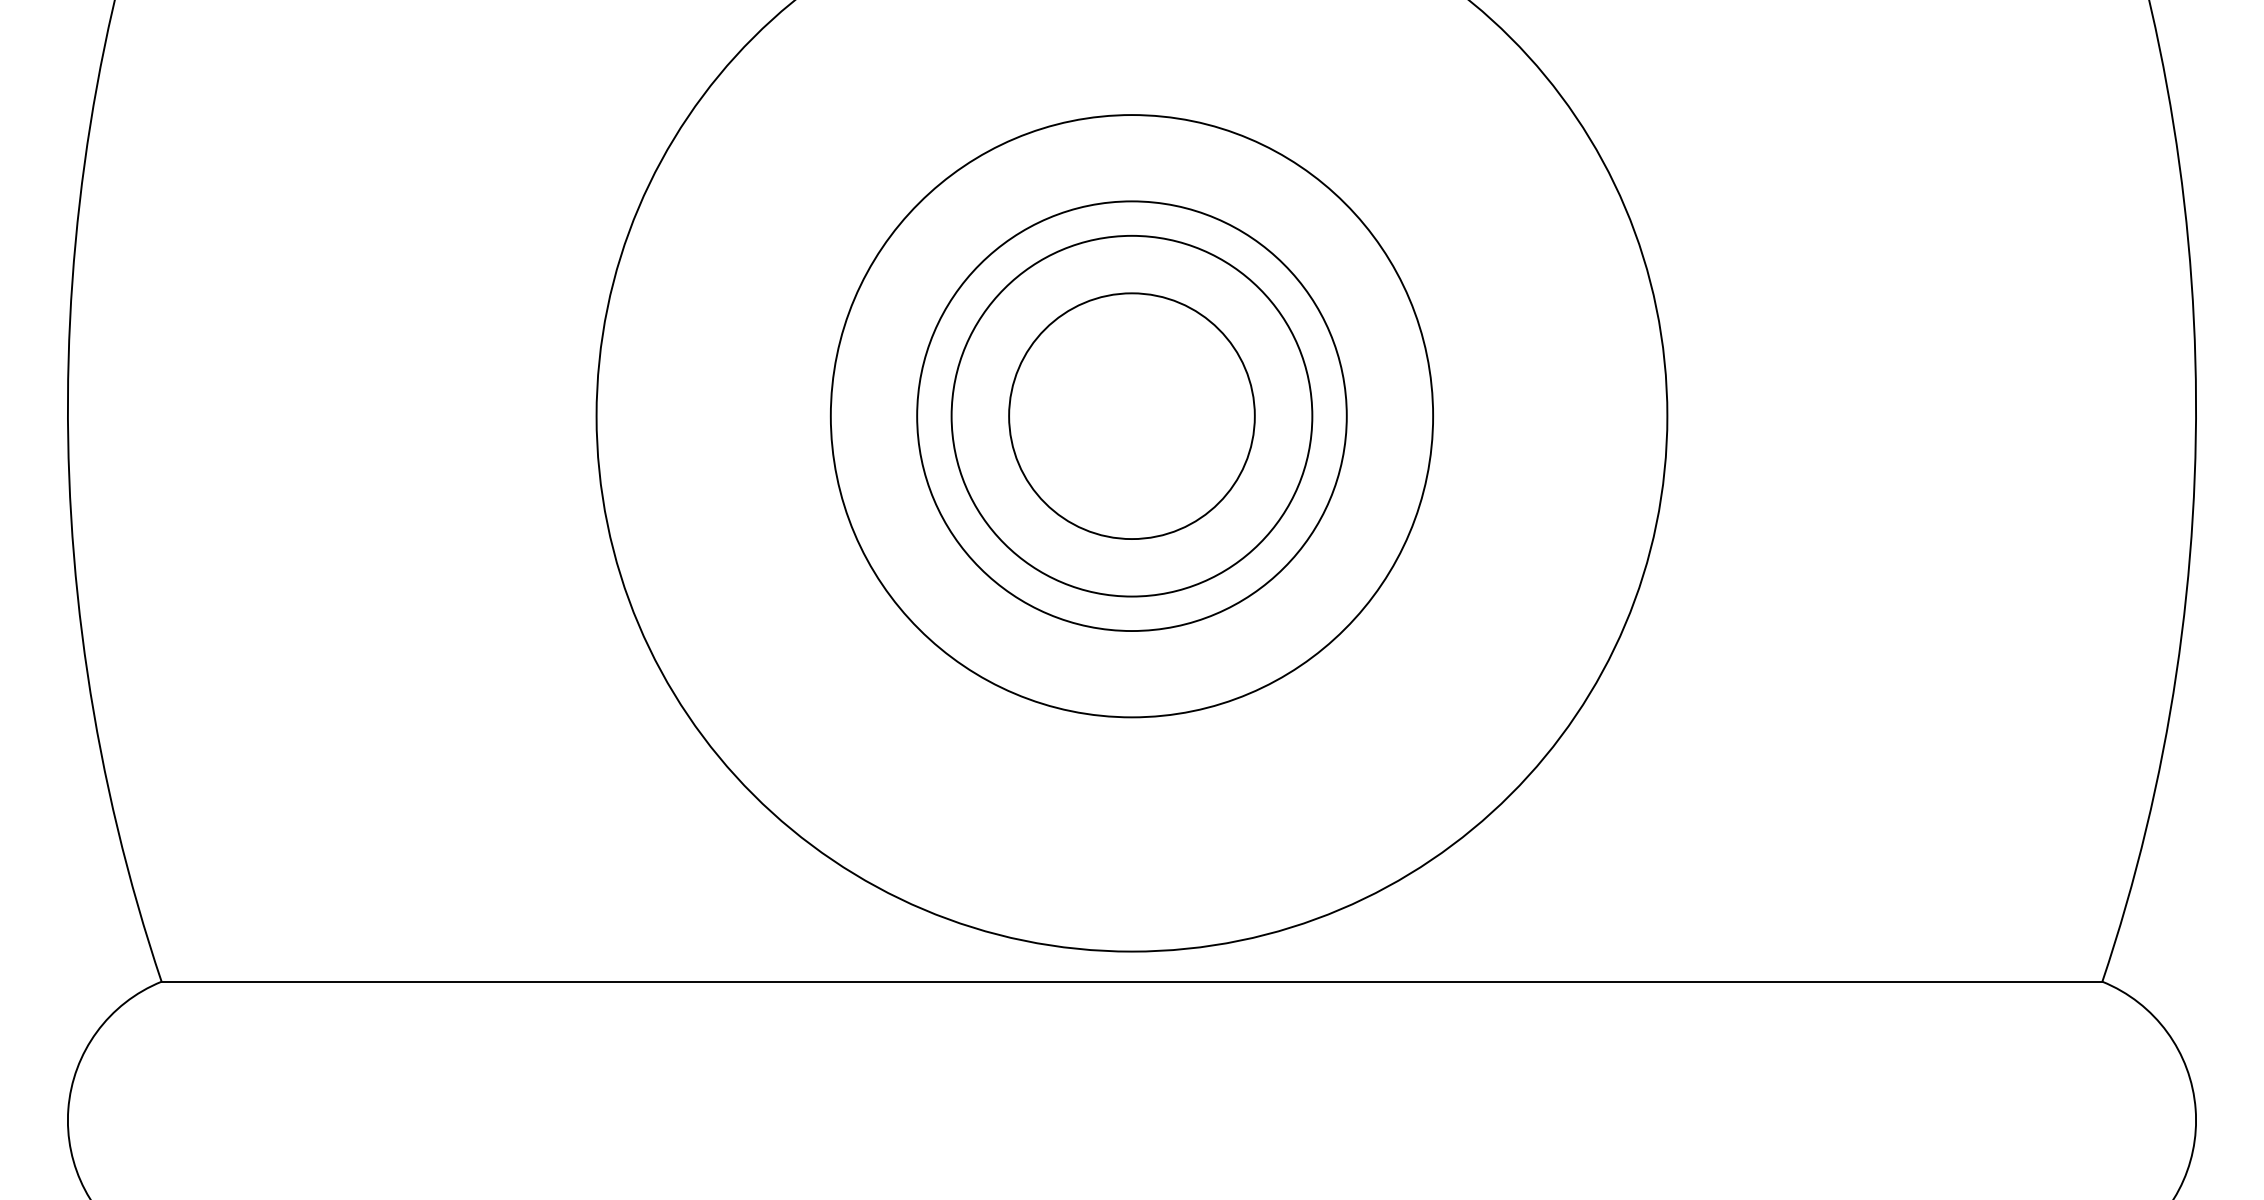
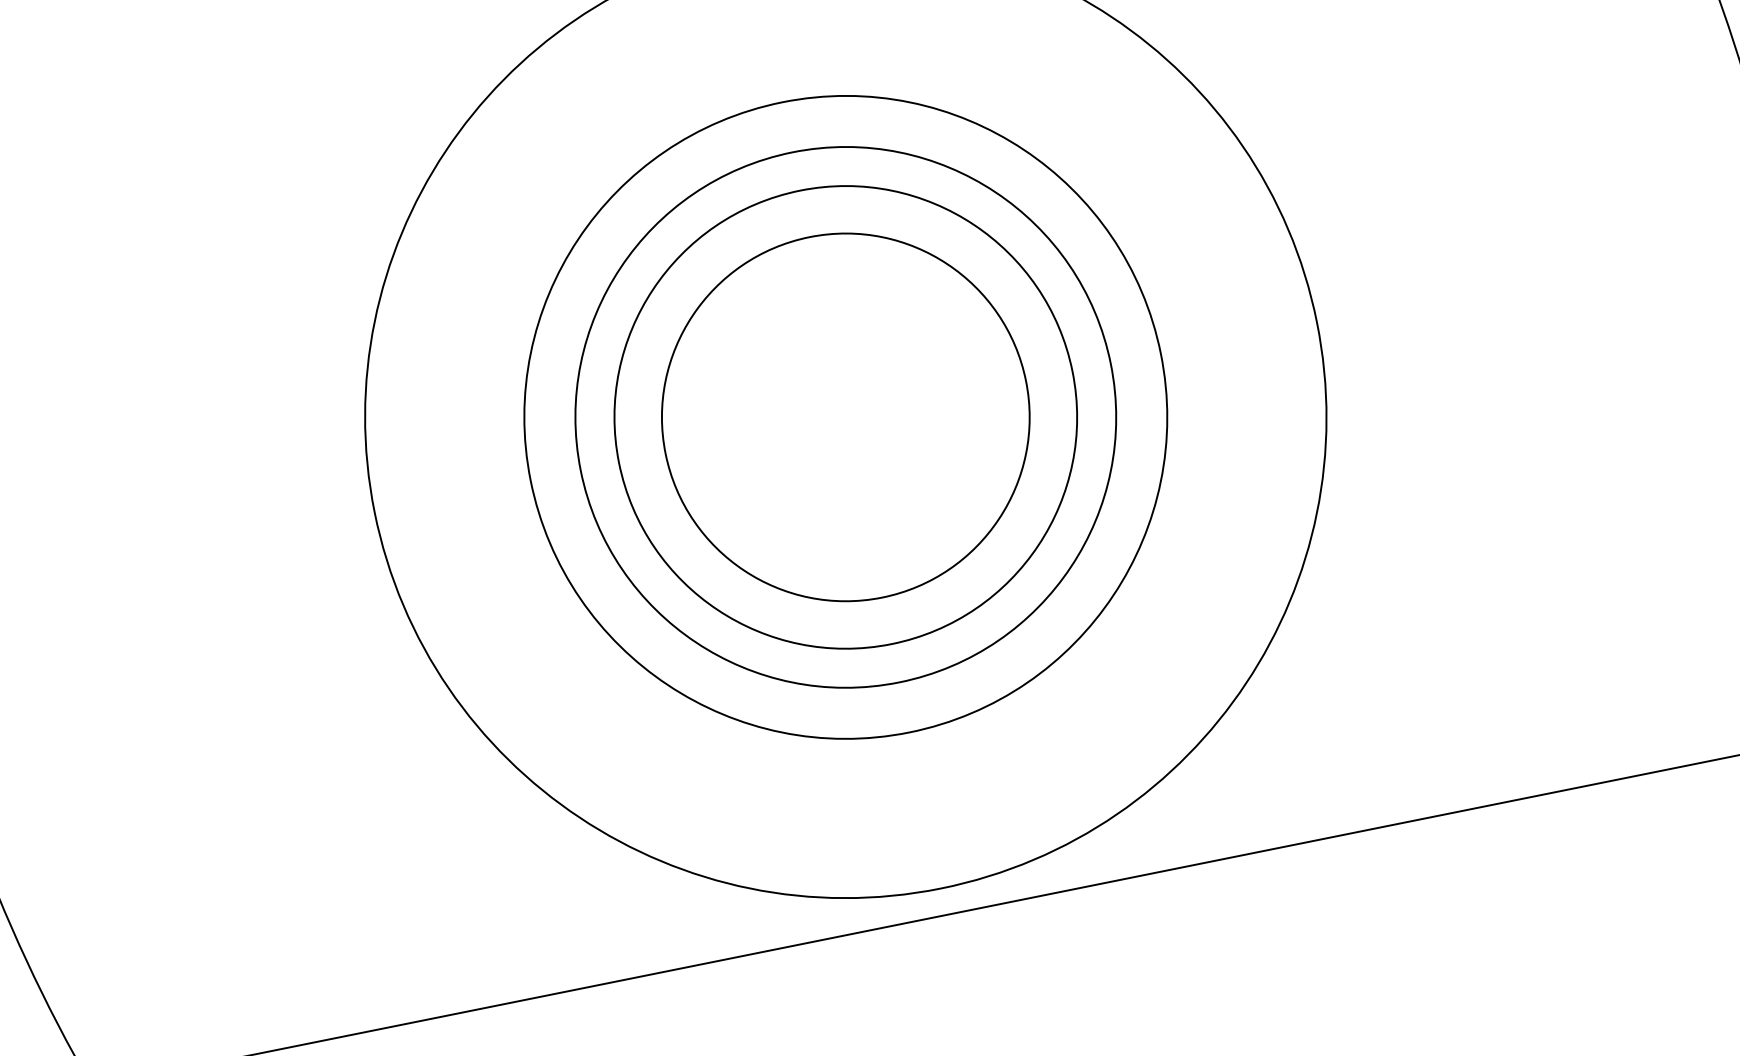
circle: (1131, 415) -> (845, 416), size x1.43
circle: (1131, 415) -> (845, 416), size x1.67
circle: (1131, 416) -> (845, 417), size x1.67

